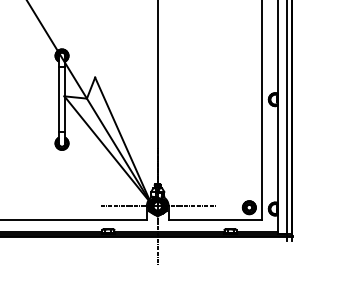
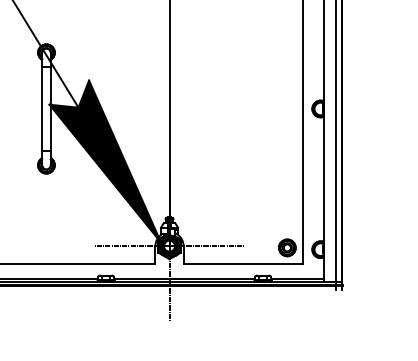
fill: (107, 140) -> (104, 161), added

